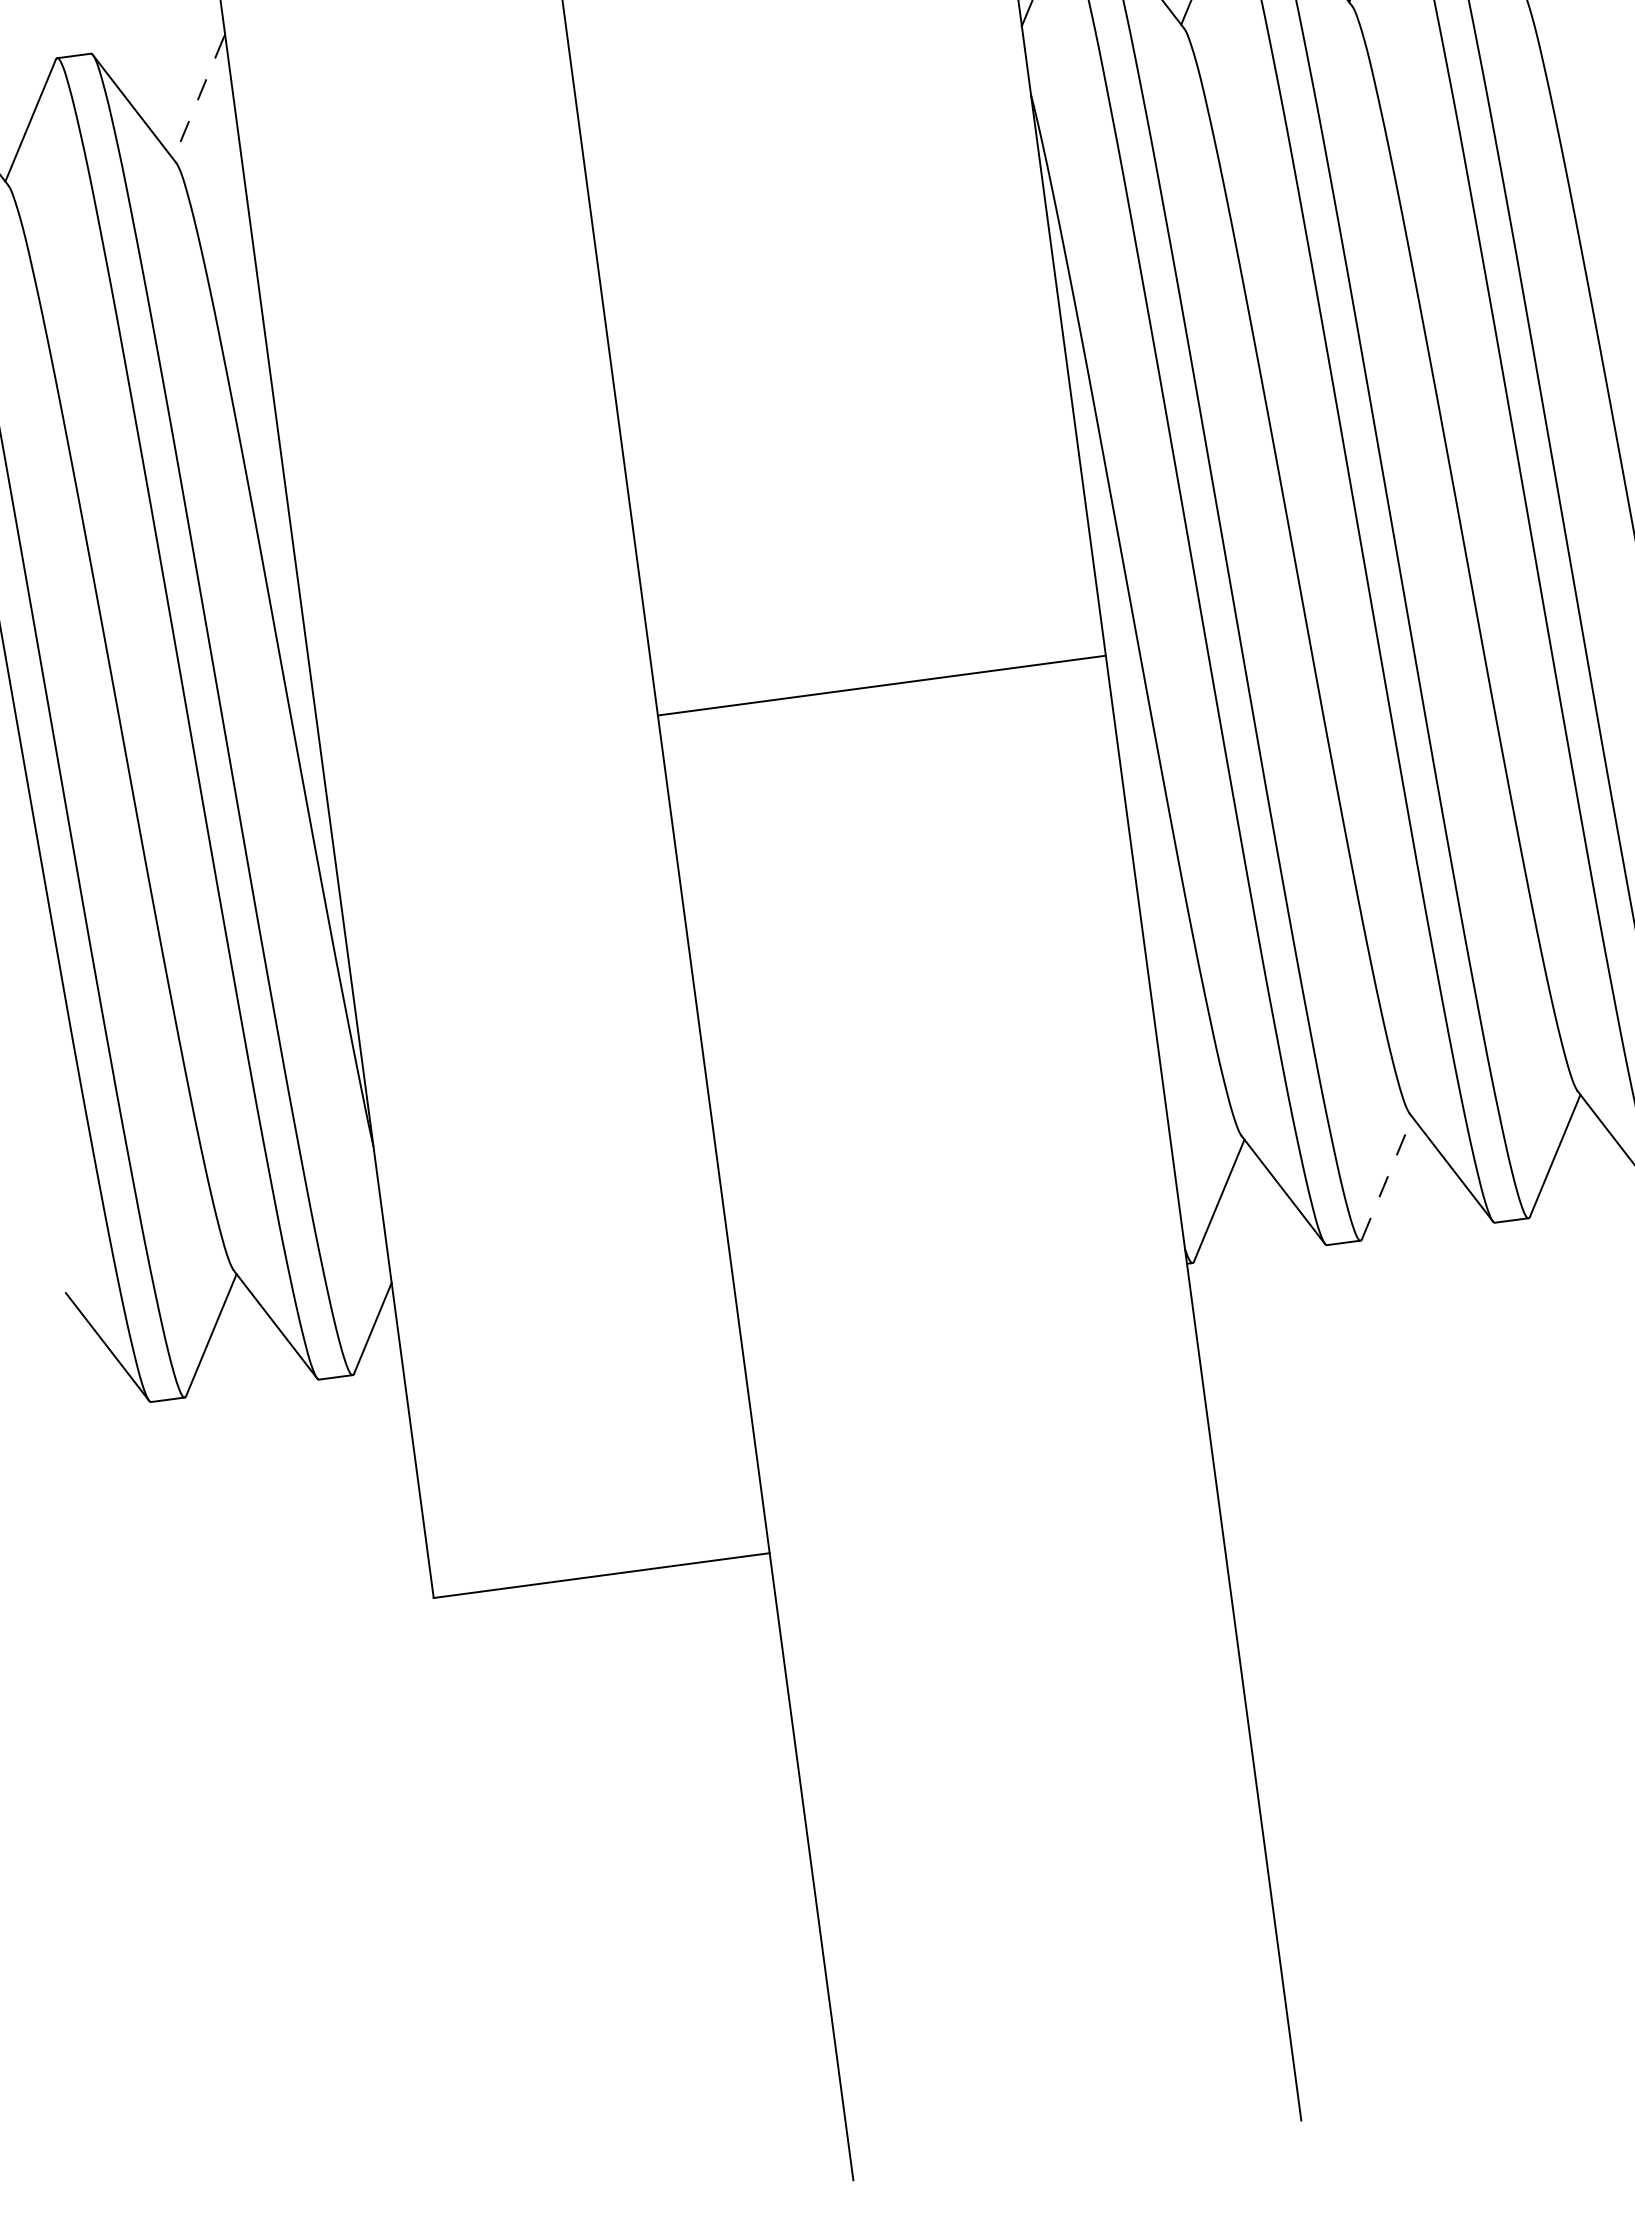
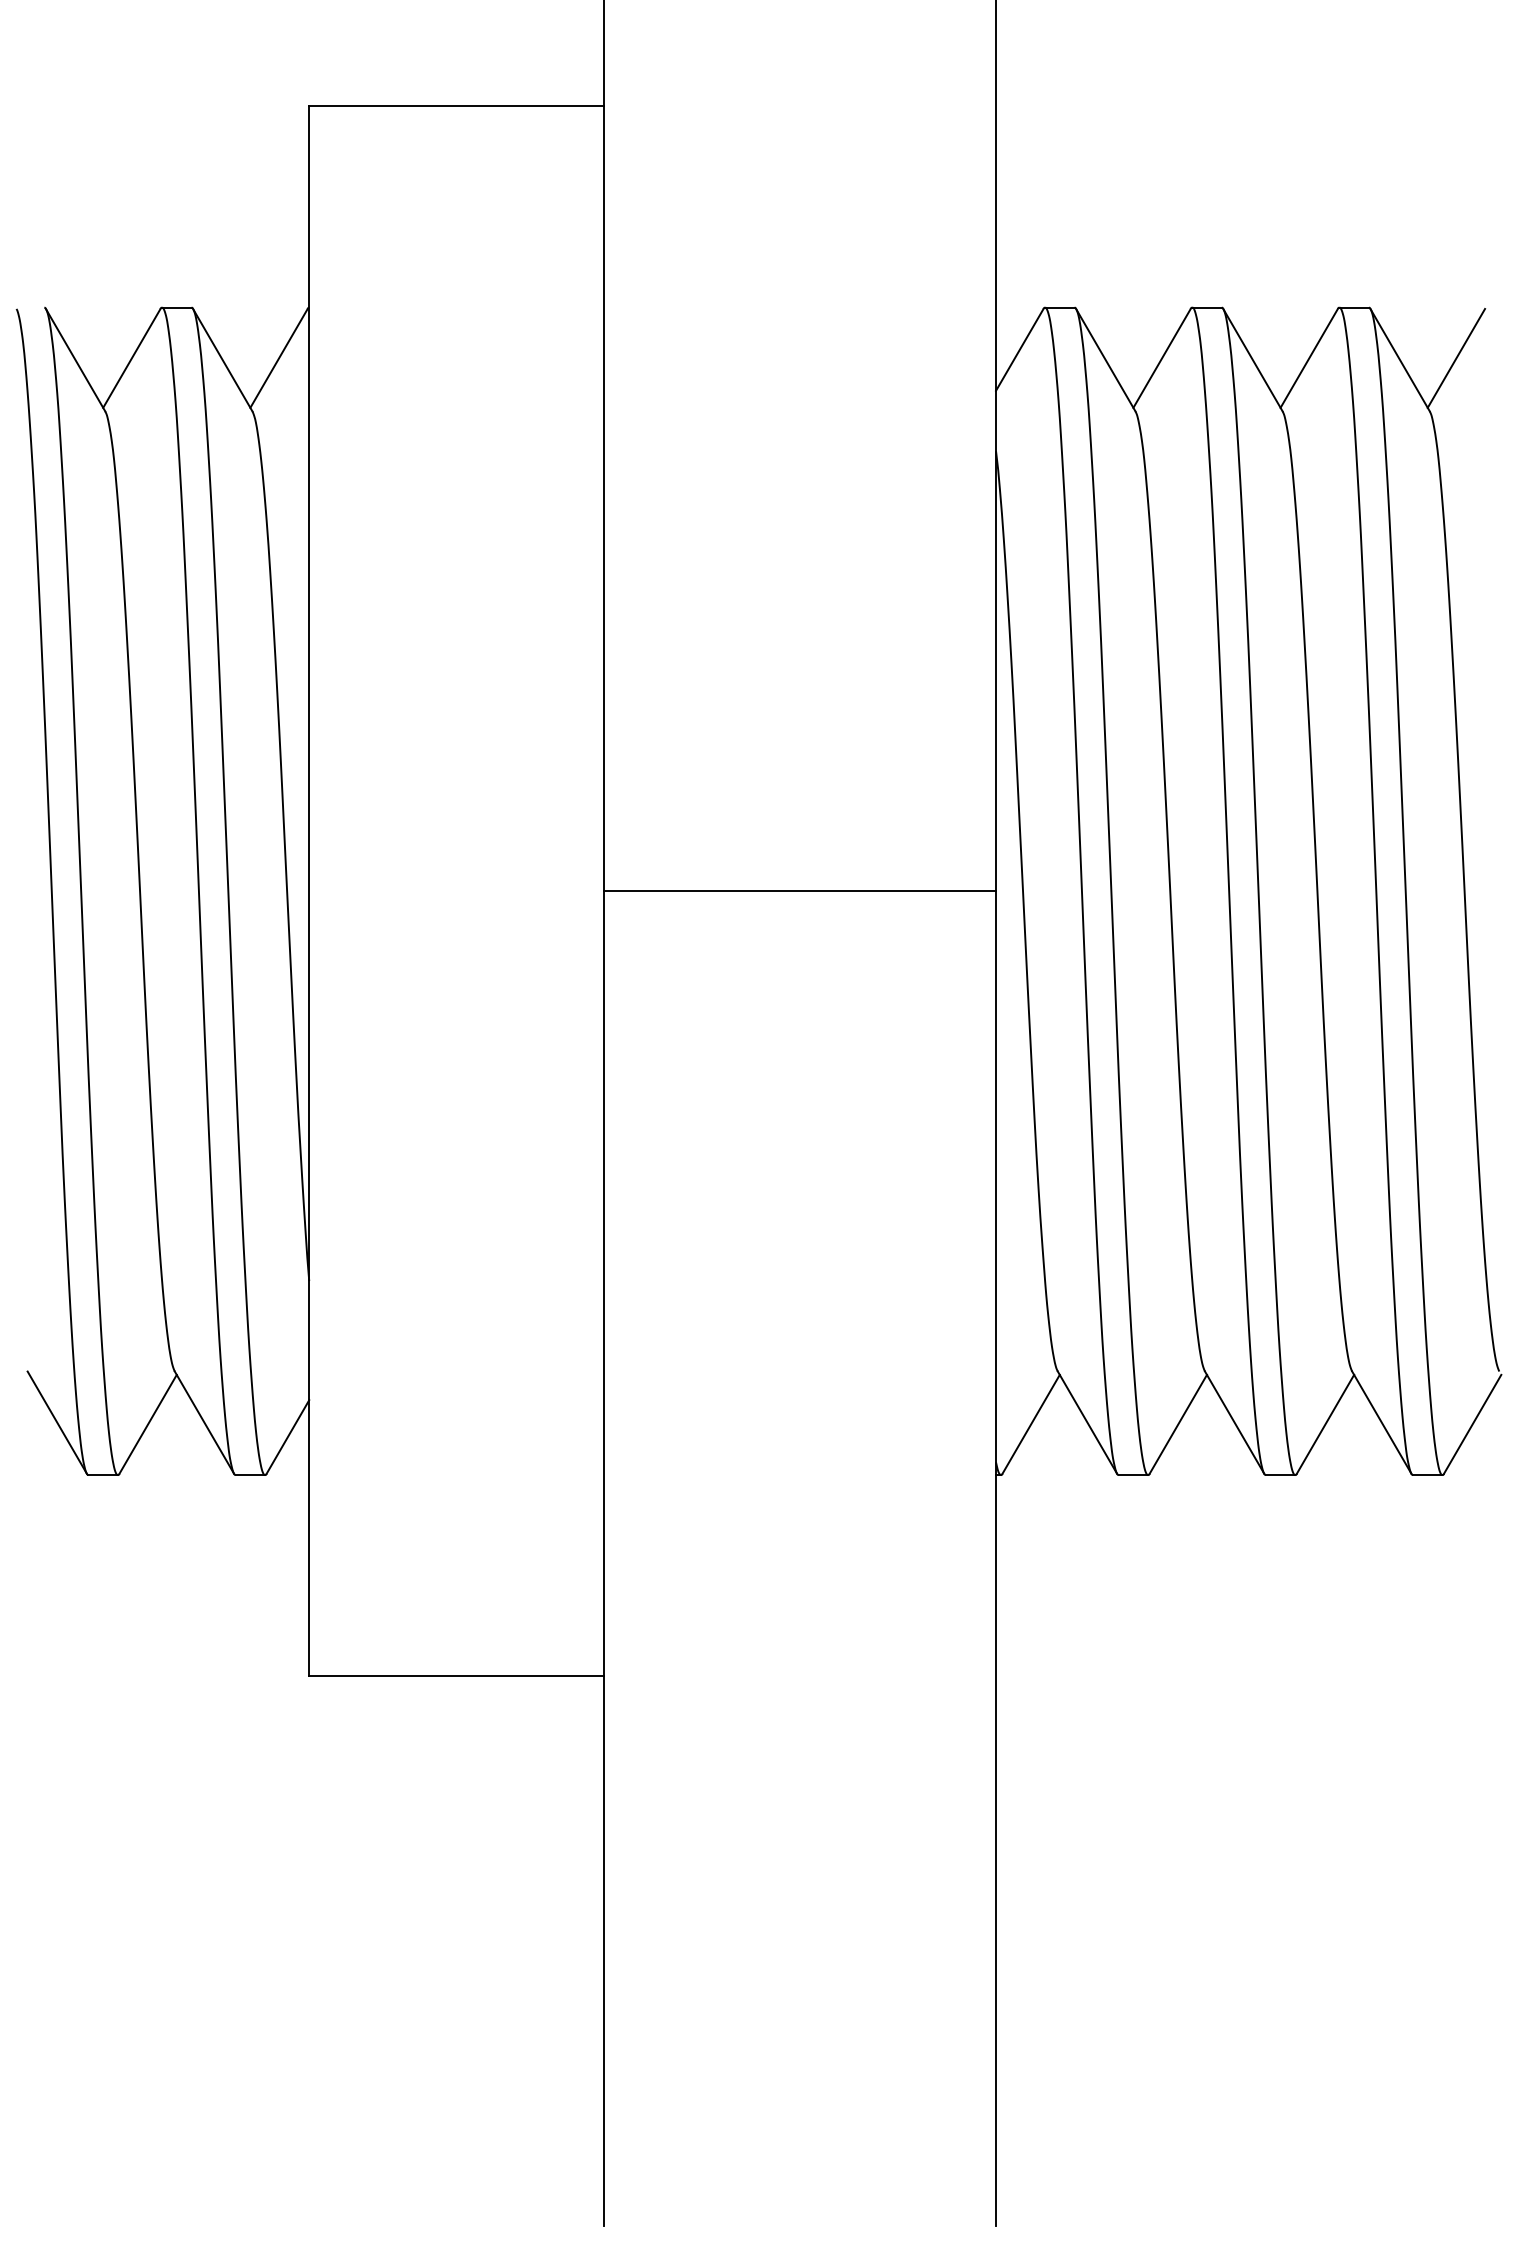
line: (197, 98) -> (278, 358), dashed -> solid
line: (881, 685) -> (799, 891), moved
line: (1387, 1177) -> (1178, 1423), dashed -> solid

